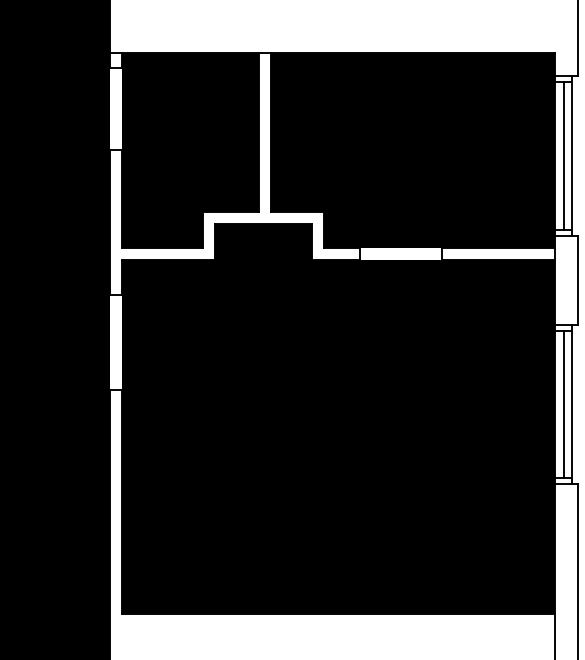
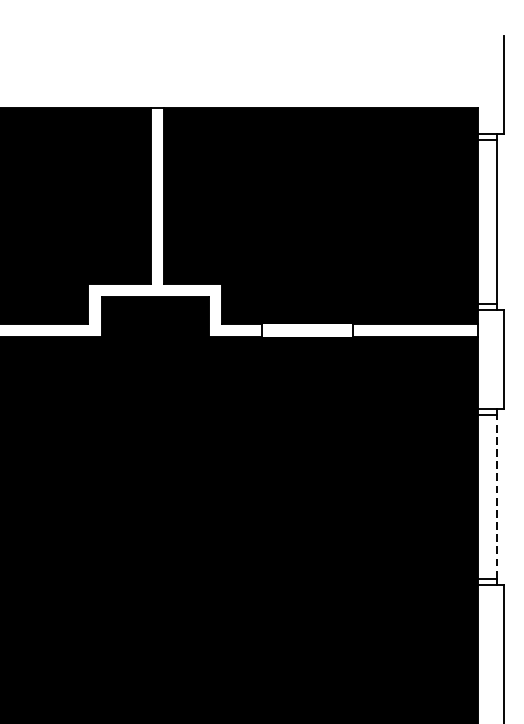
line: (563, 156) -> (487, 222), removed
line: (563, 404) -> (487, 496), removed
line: (572, 404) -> (497, 496), solid -> dashed

